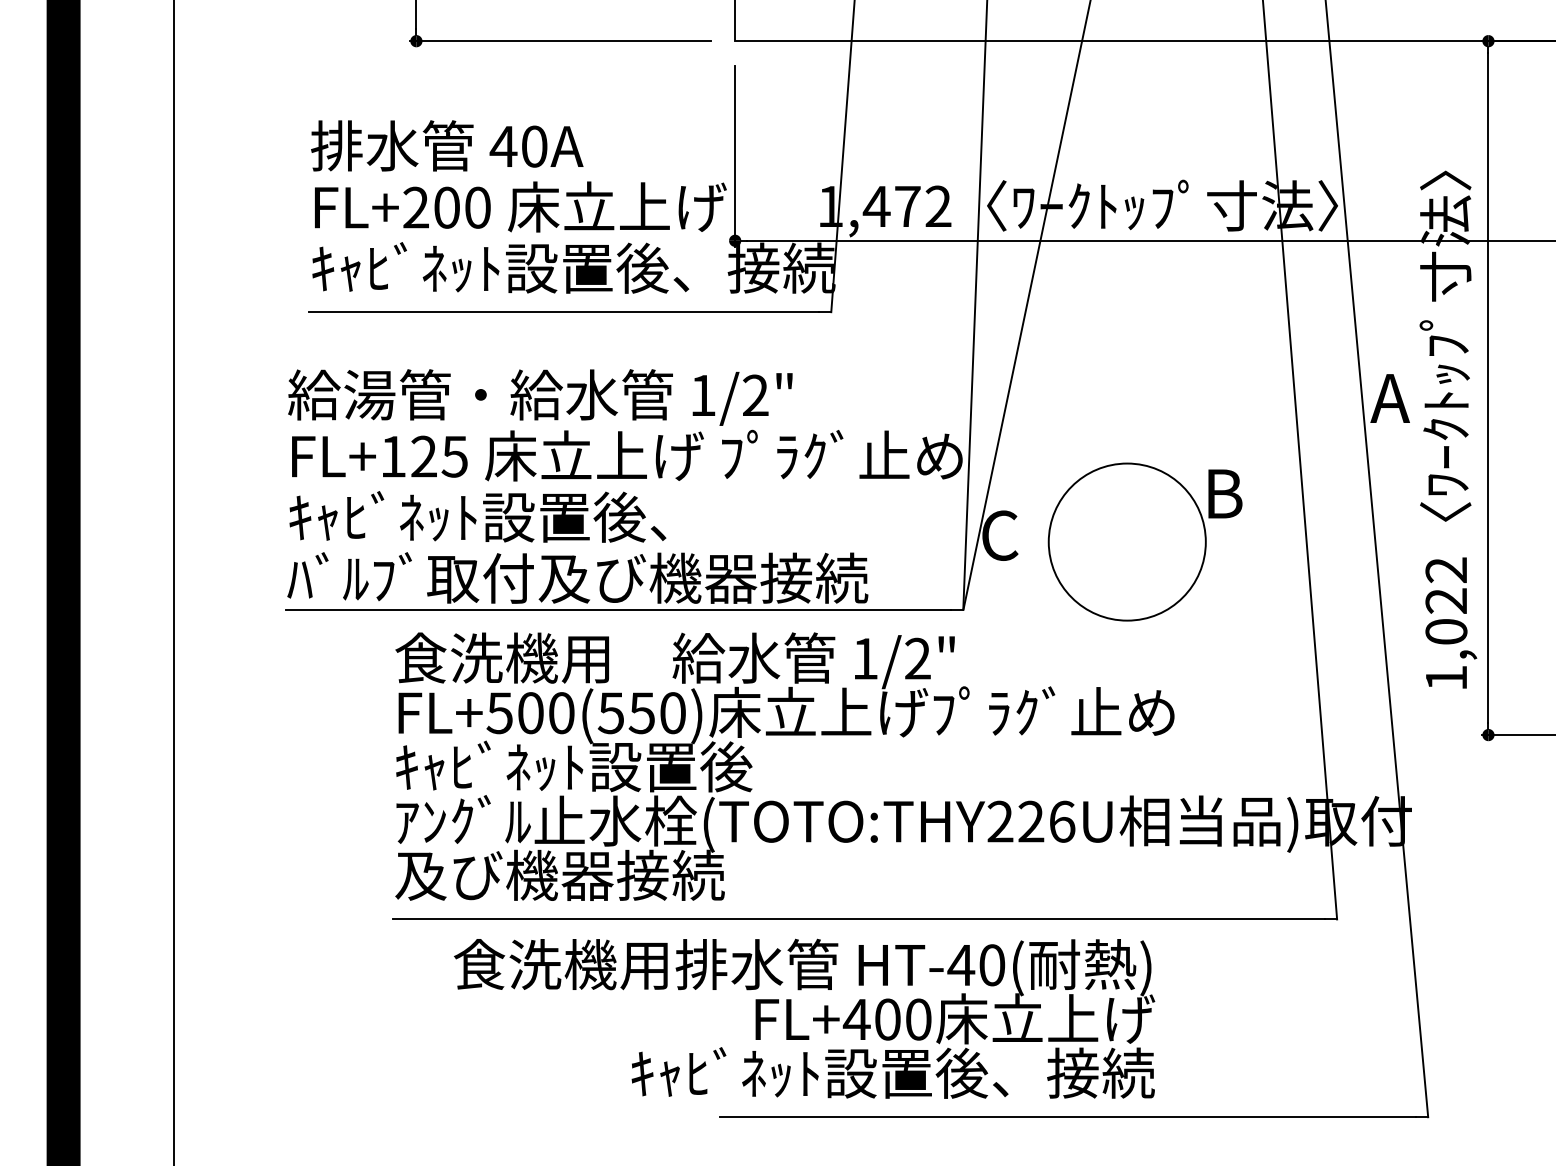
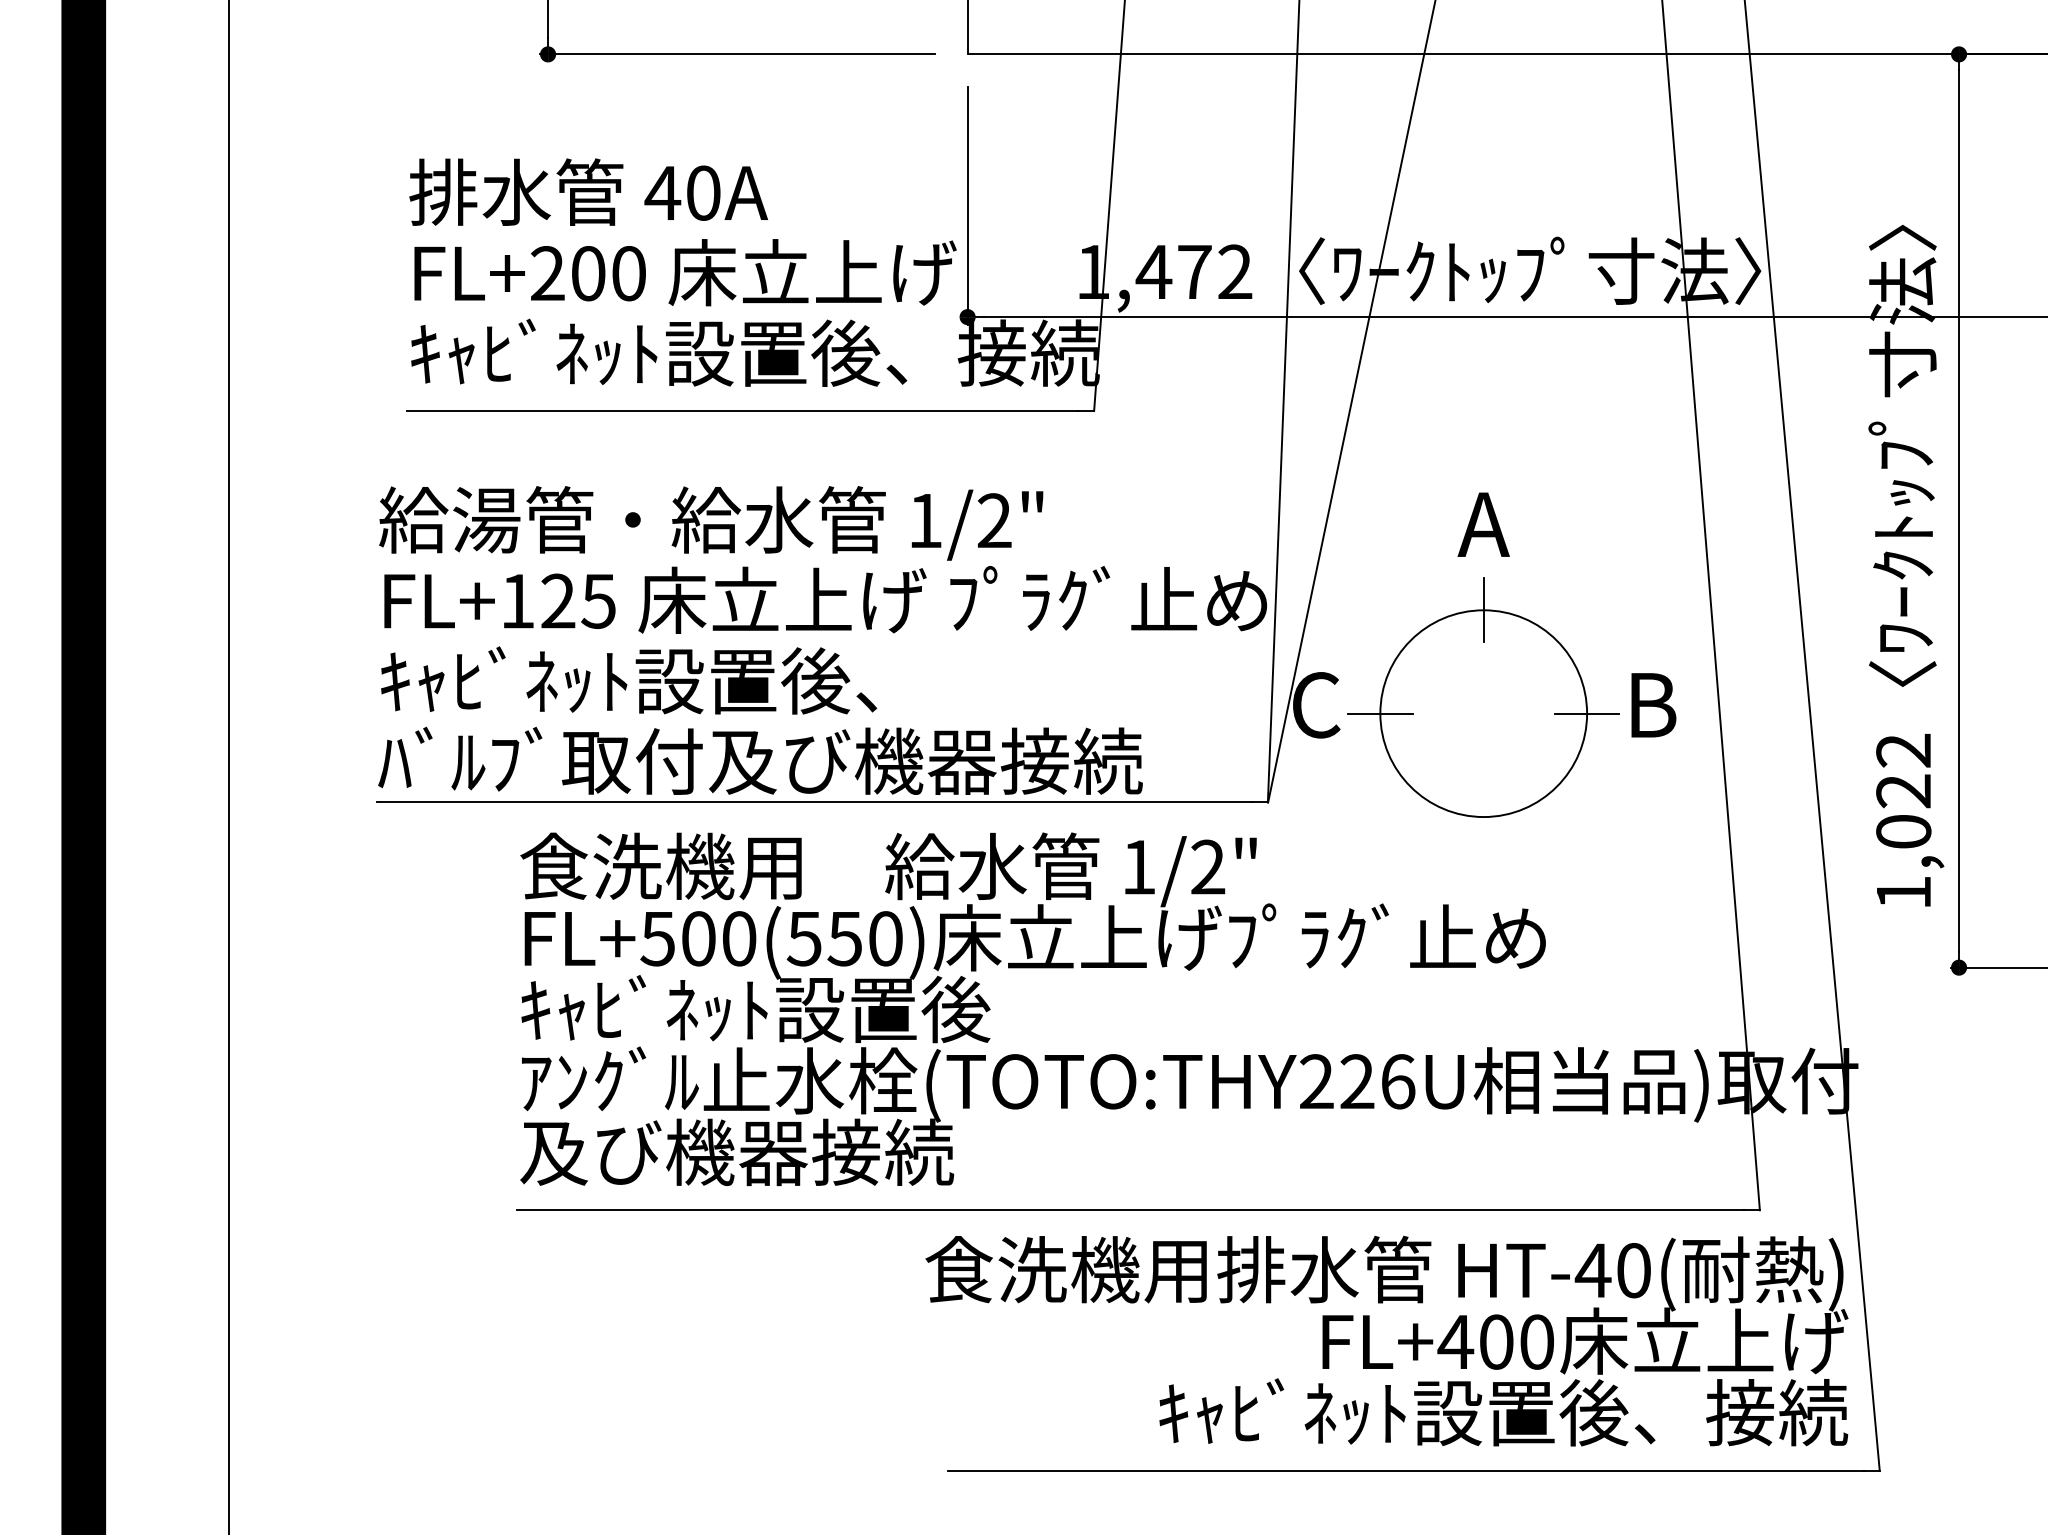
text: (1390, 398) -> (1483, 524), moved
line: (1127, 463) -> (1483, 610), added
text: (1225, 494) -> (1653, 705), moved
line: (1048, 541) -> (1380, 713), added
line: (1205, 541) -> (1586, 713), added
text: (804, 1018) -> (1386, 1340), moved

